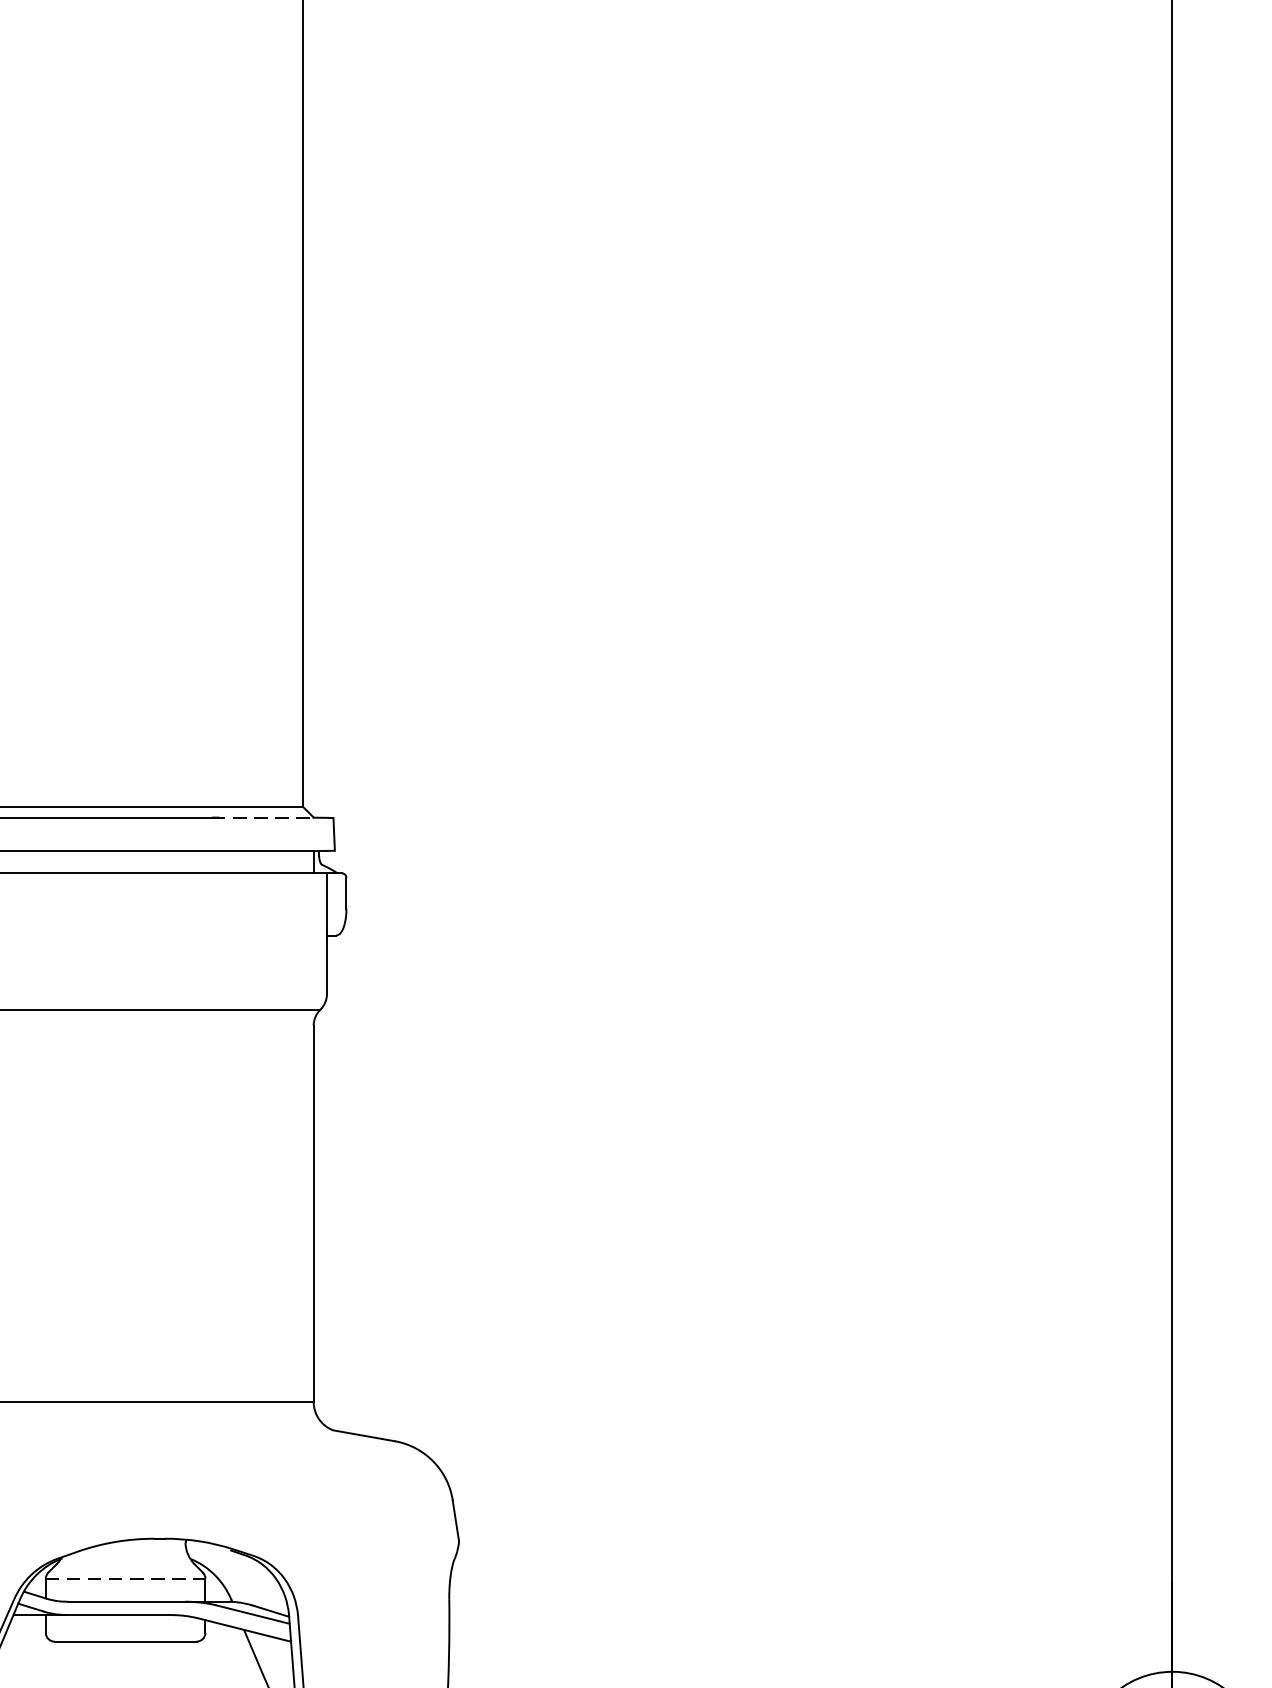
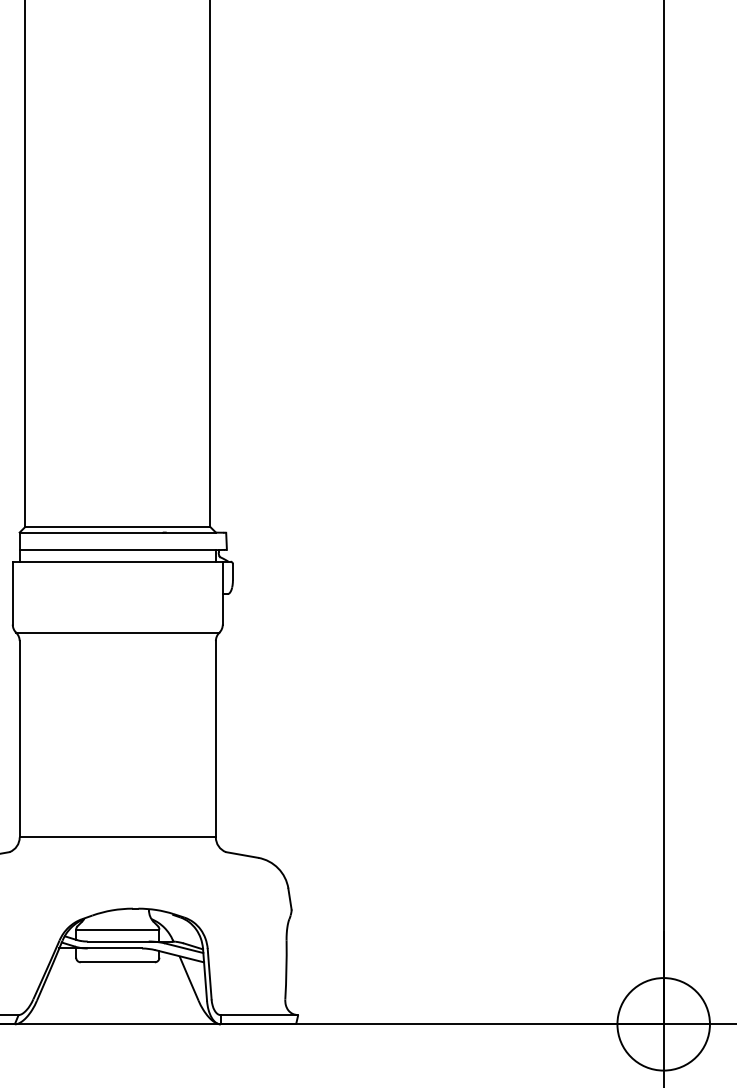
line: (263, 817) -> (189, 532), dashed -> solid
line: (125, 1578) -> (117, 929), dashed -> solid

